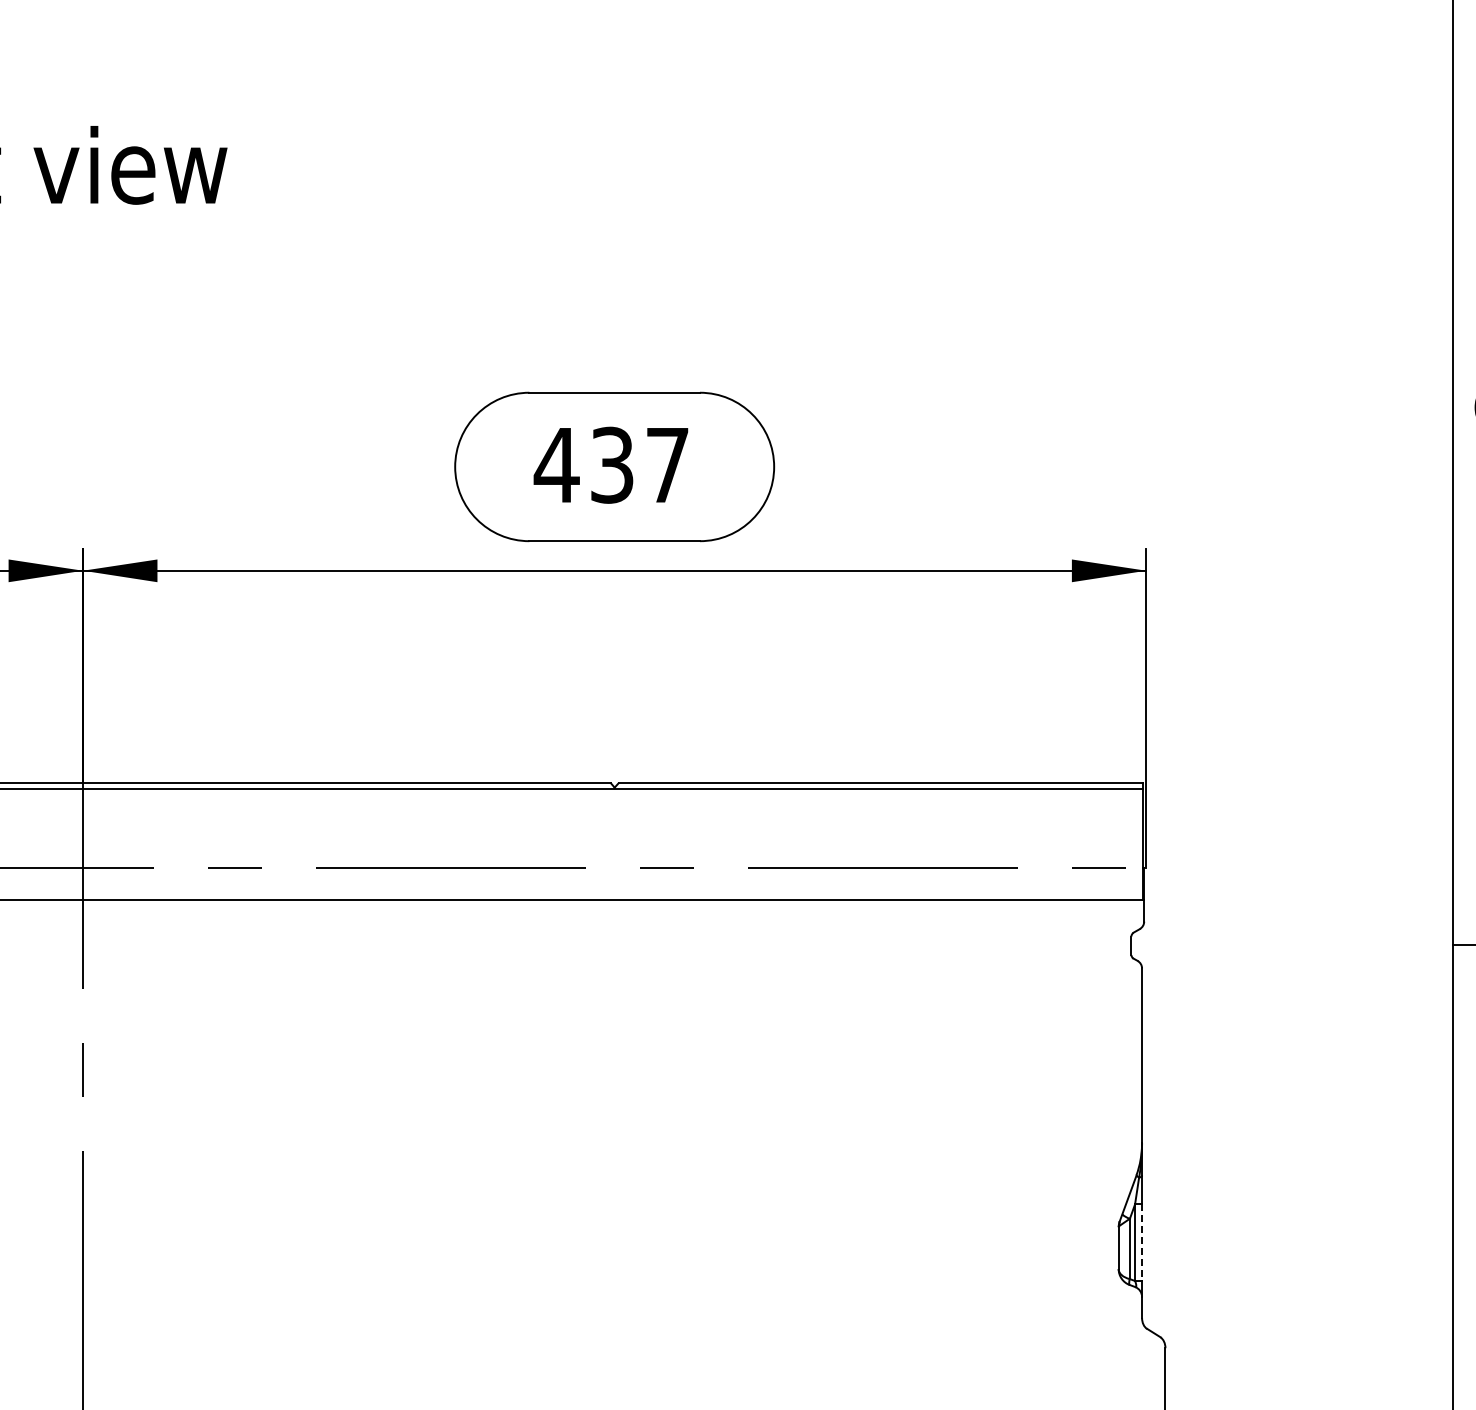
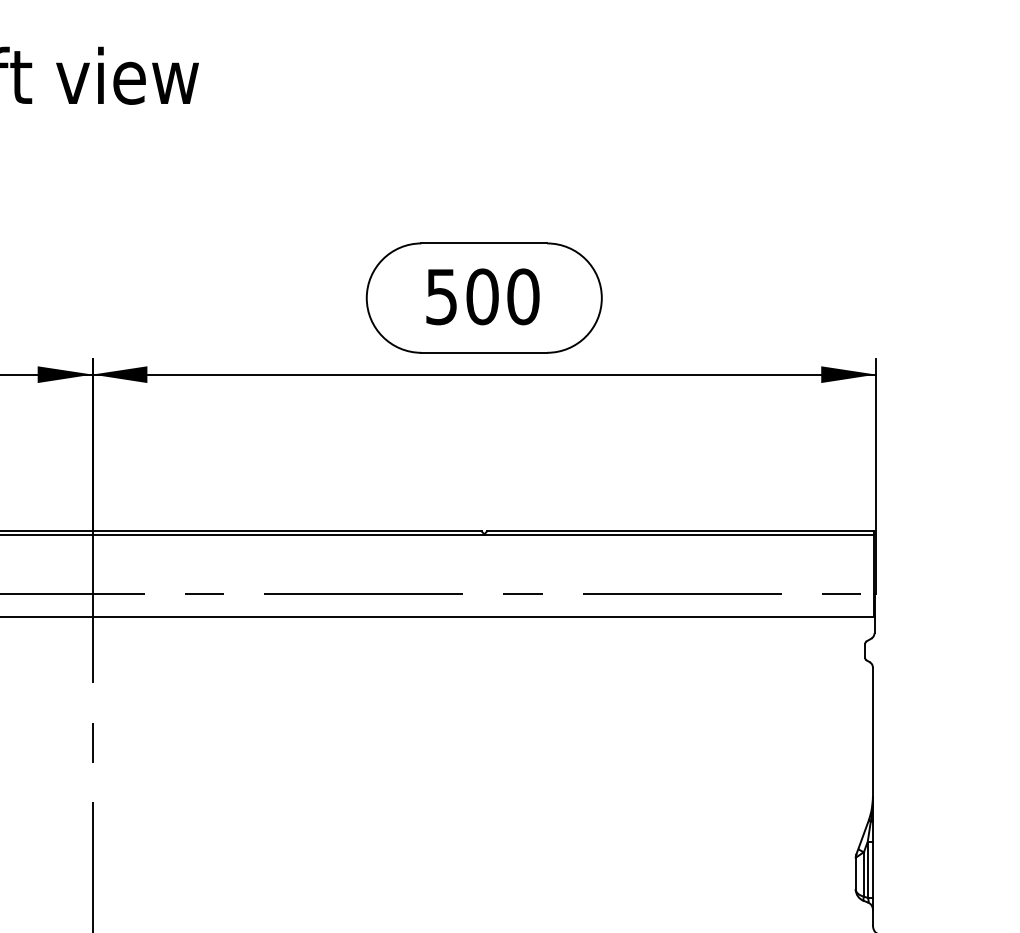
text: (611, 464) -> (481, 296), 437 -> 500
line: (1142, 1243) -> (873, 870), dashed -> solid

